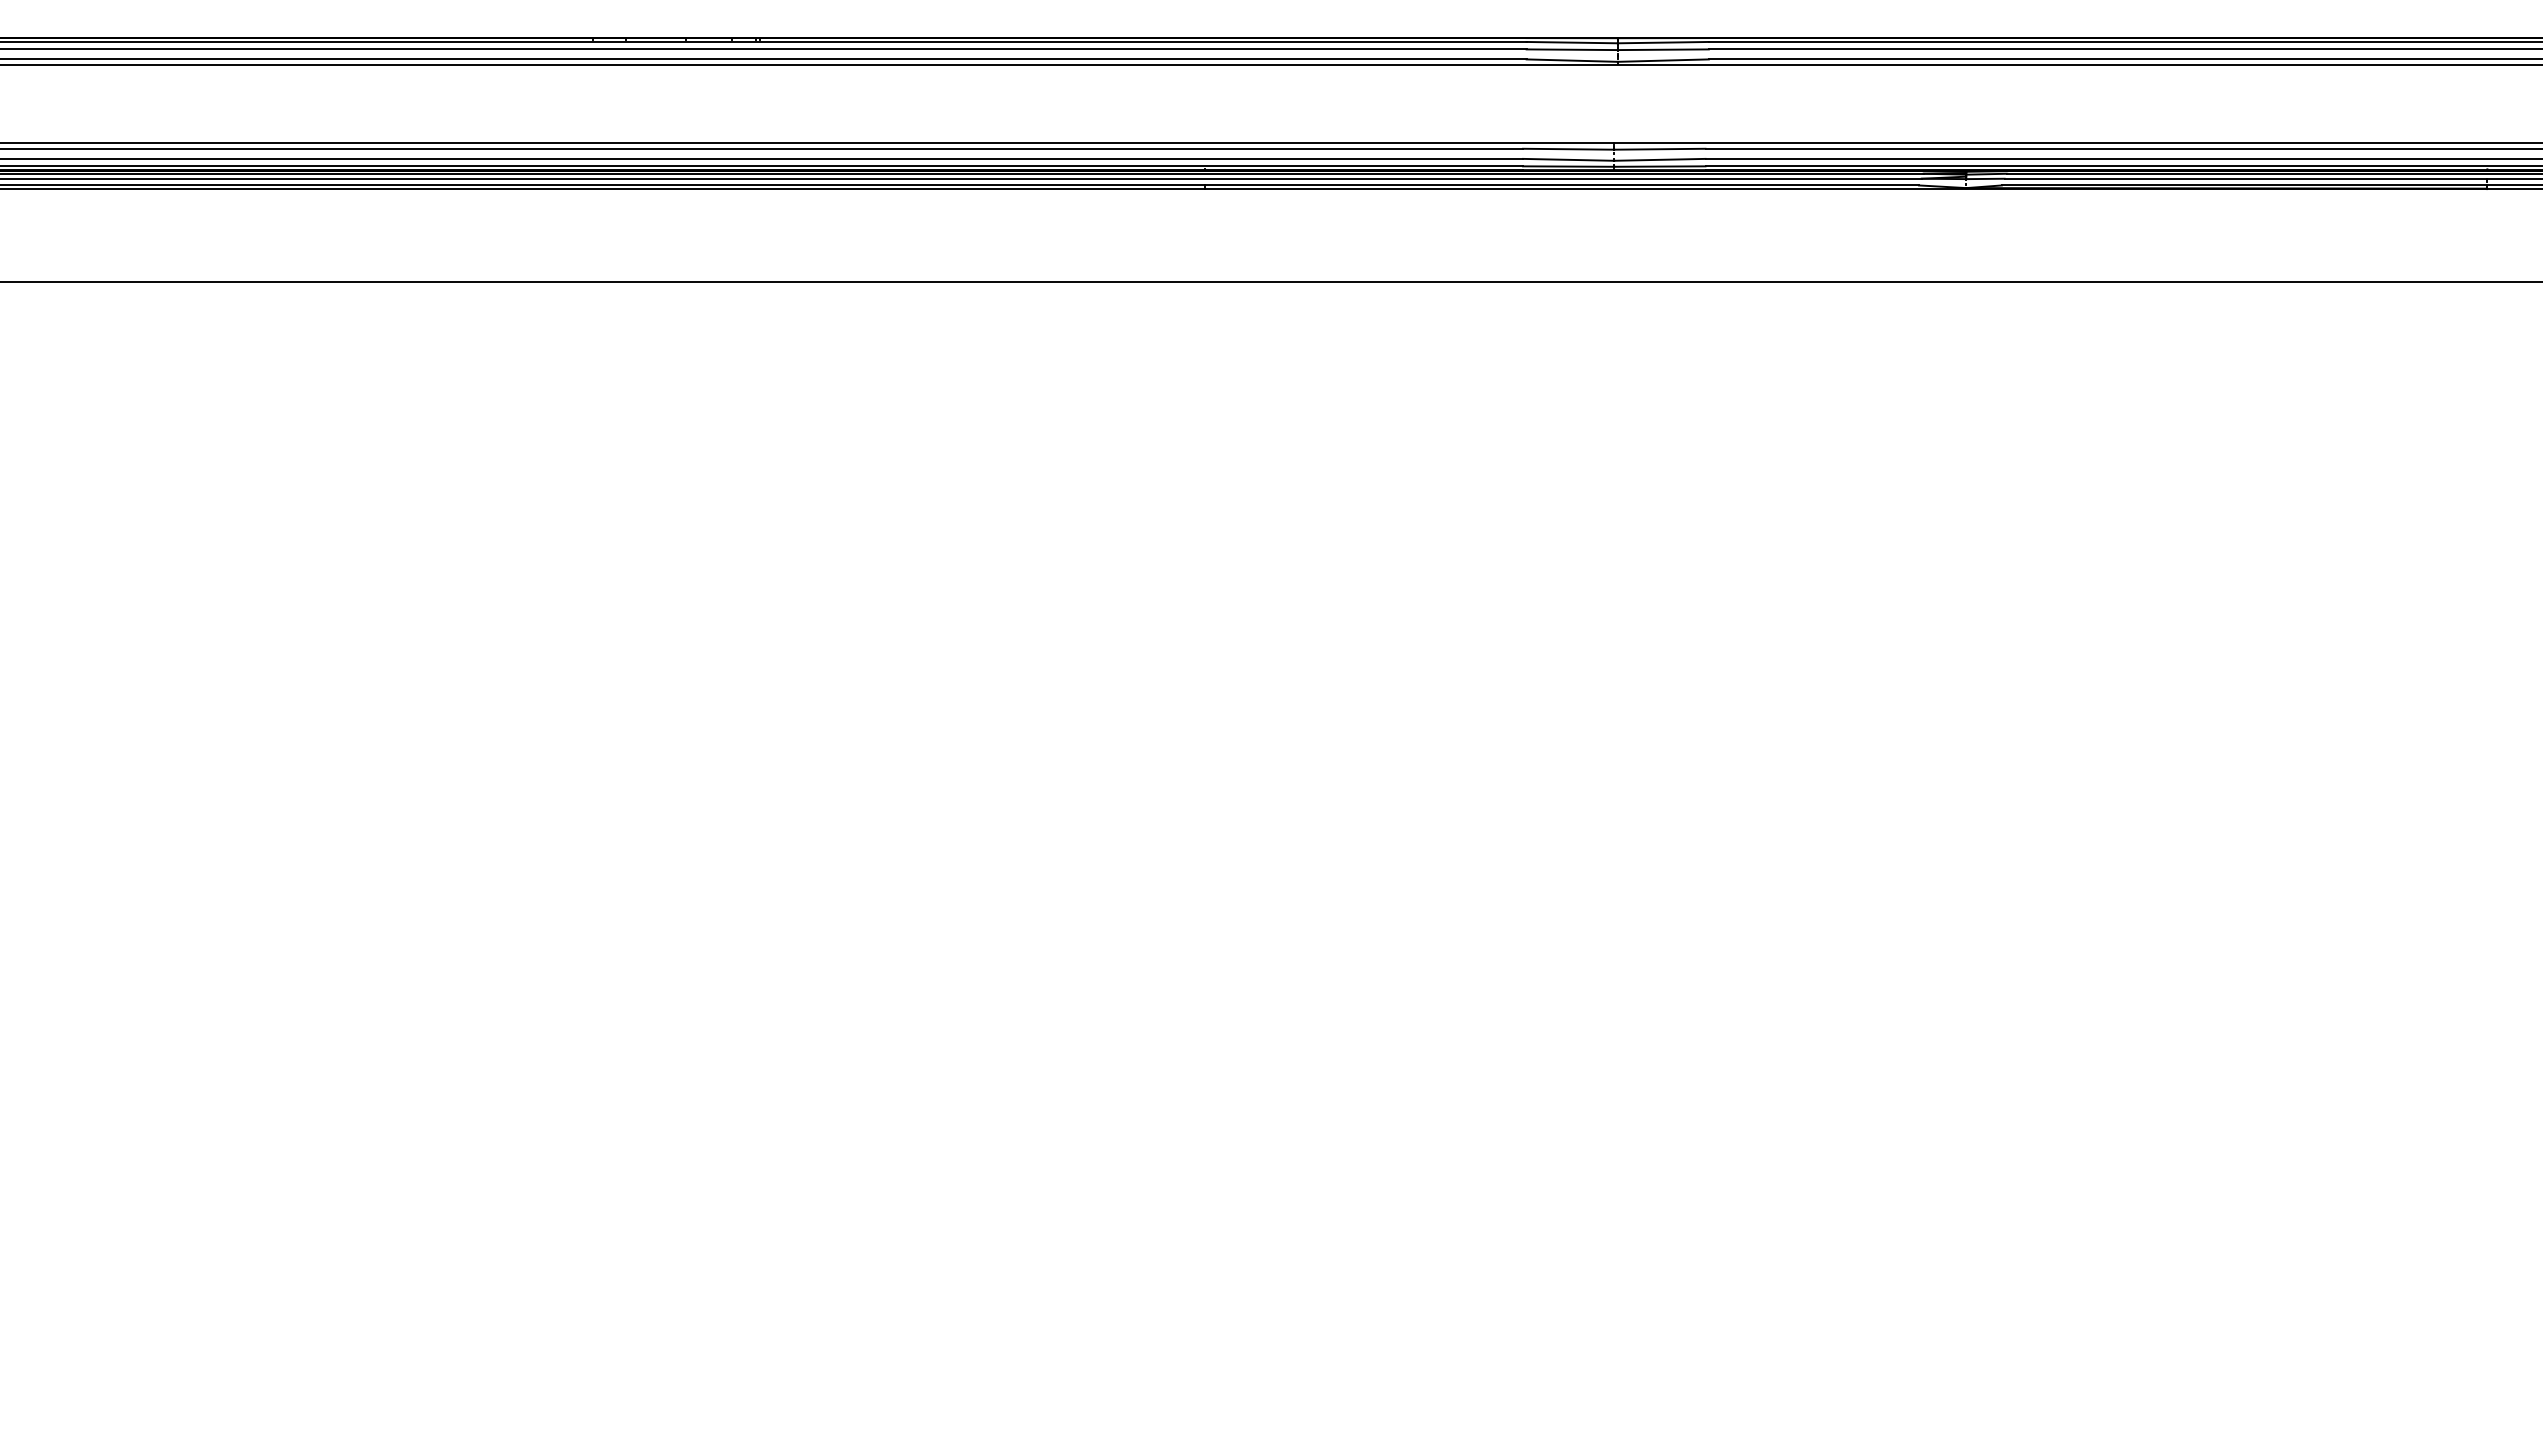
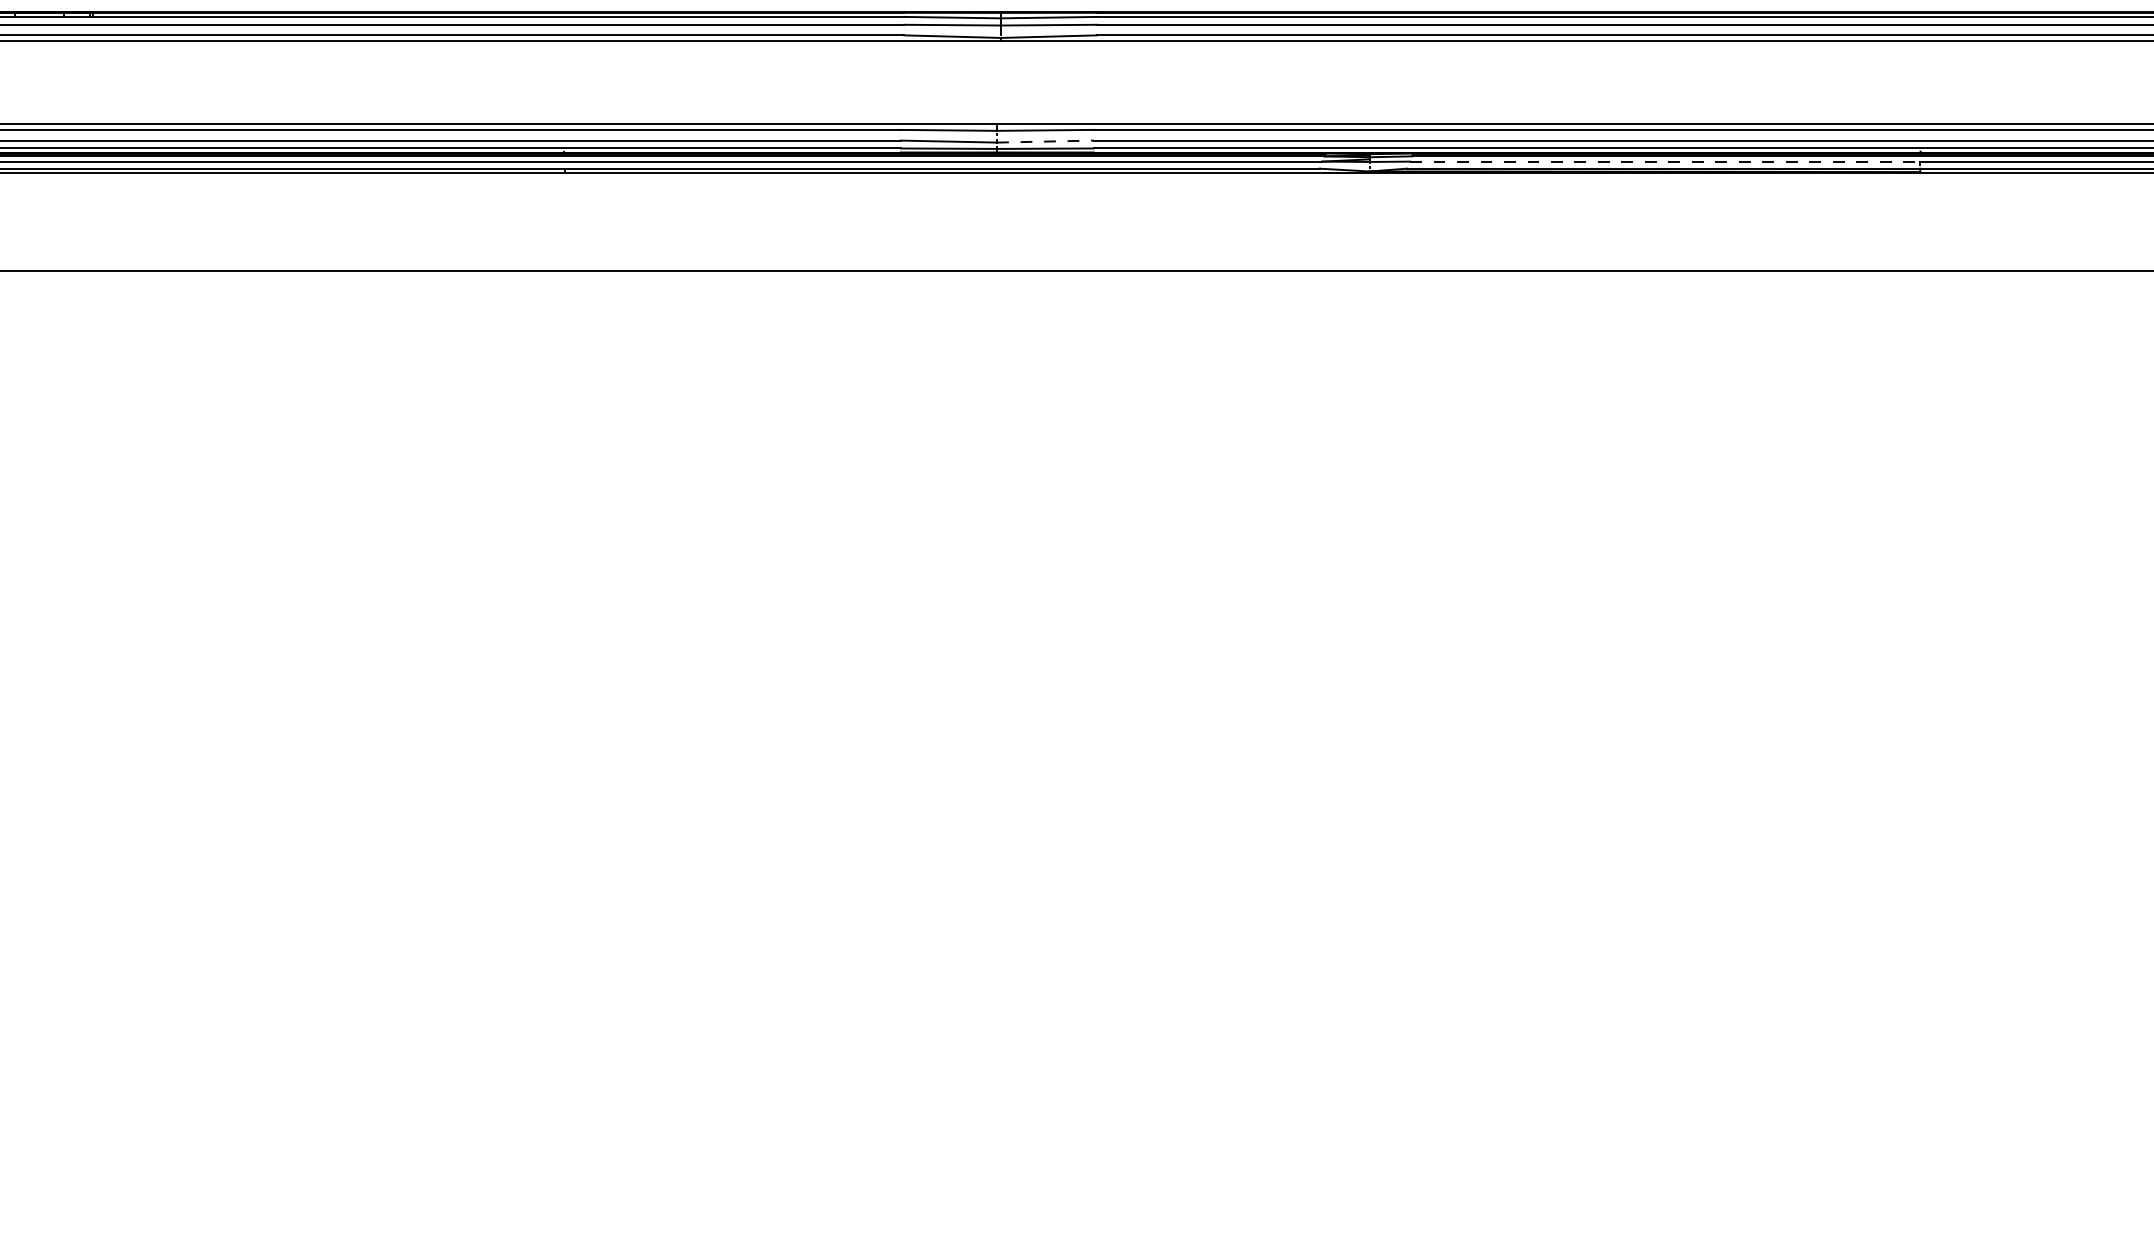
line: (1659, 159) -> (1045, 141), solid -> dashed
line: (2246, 178) -> (1665, 161), solid -> dashed

